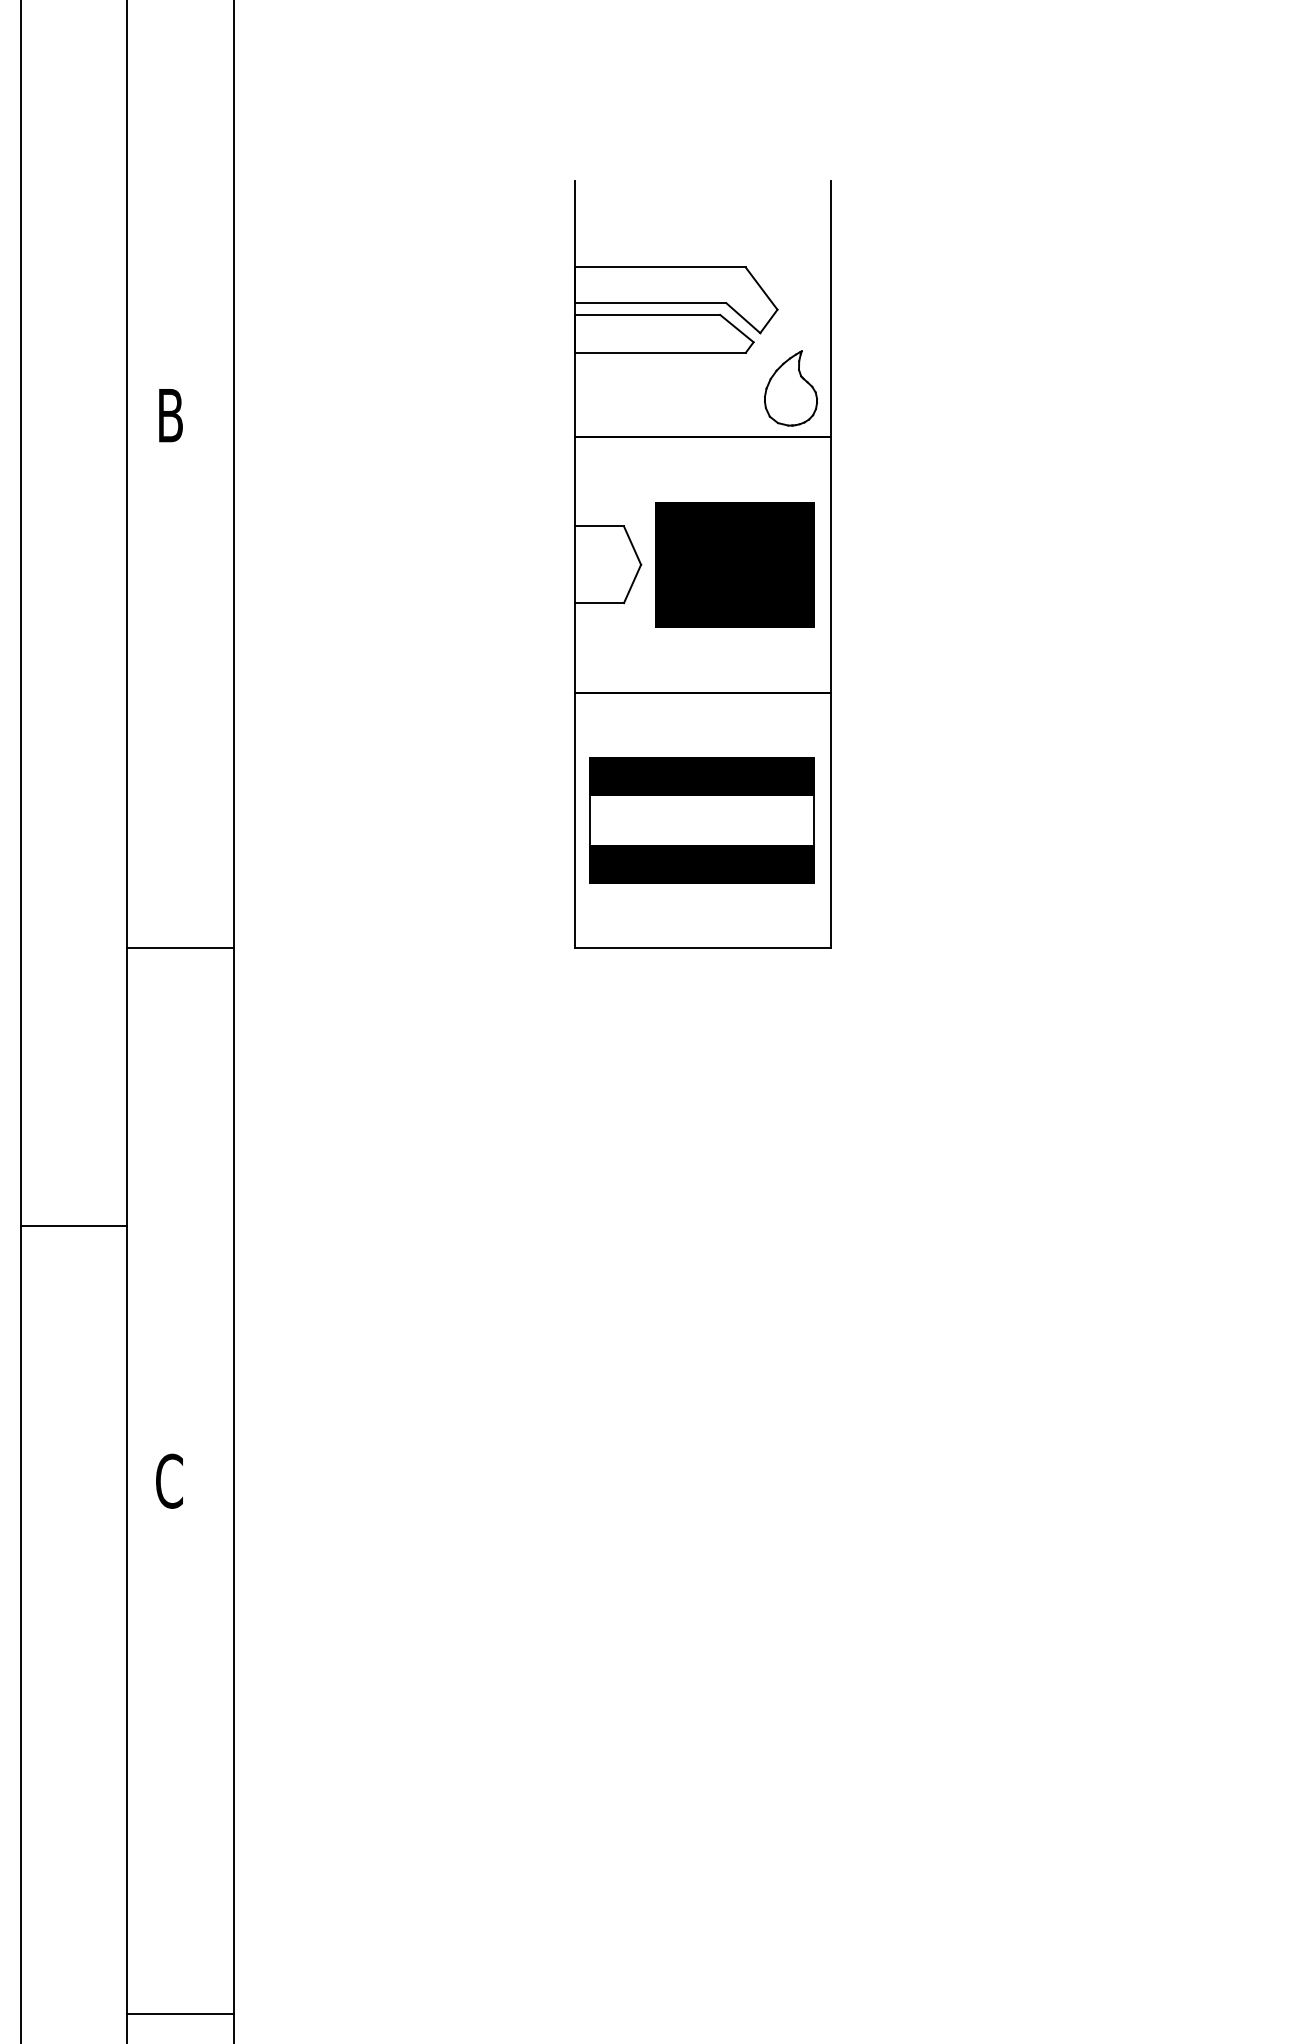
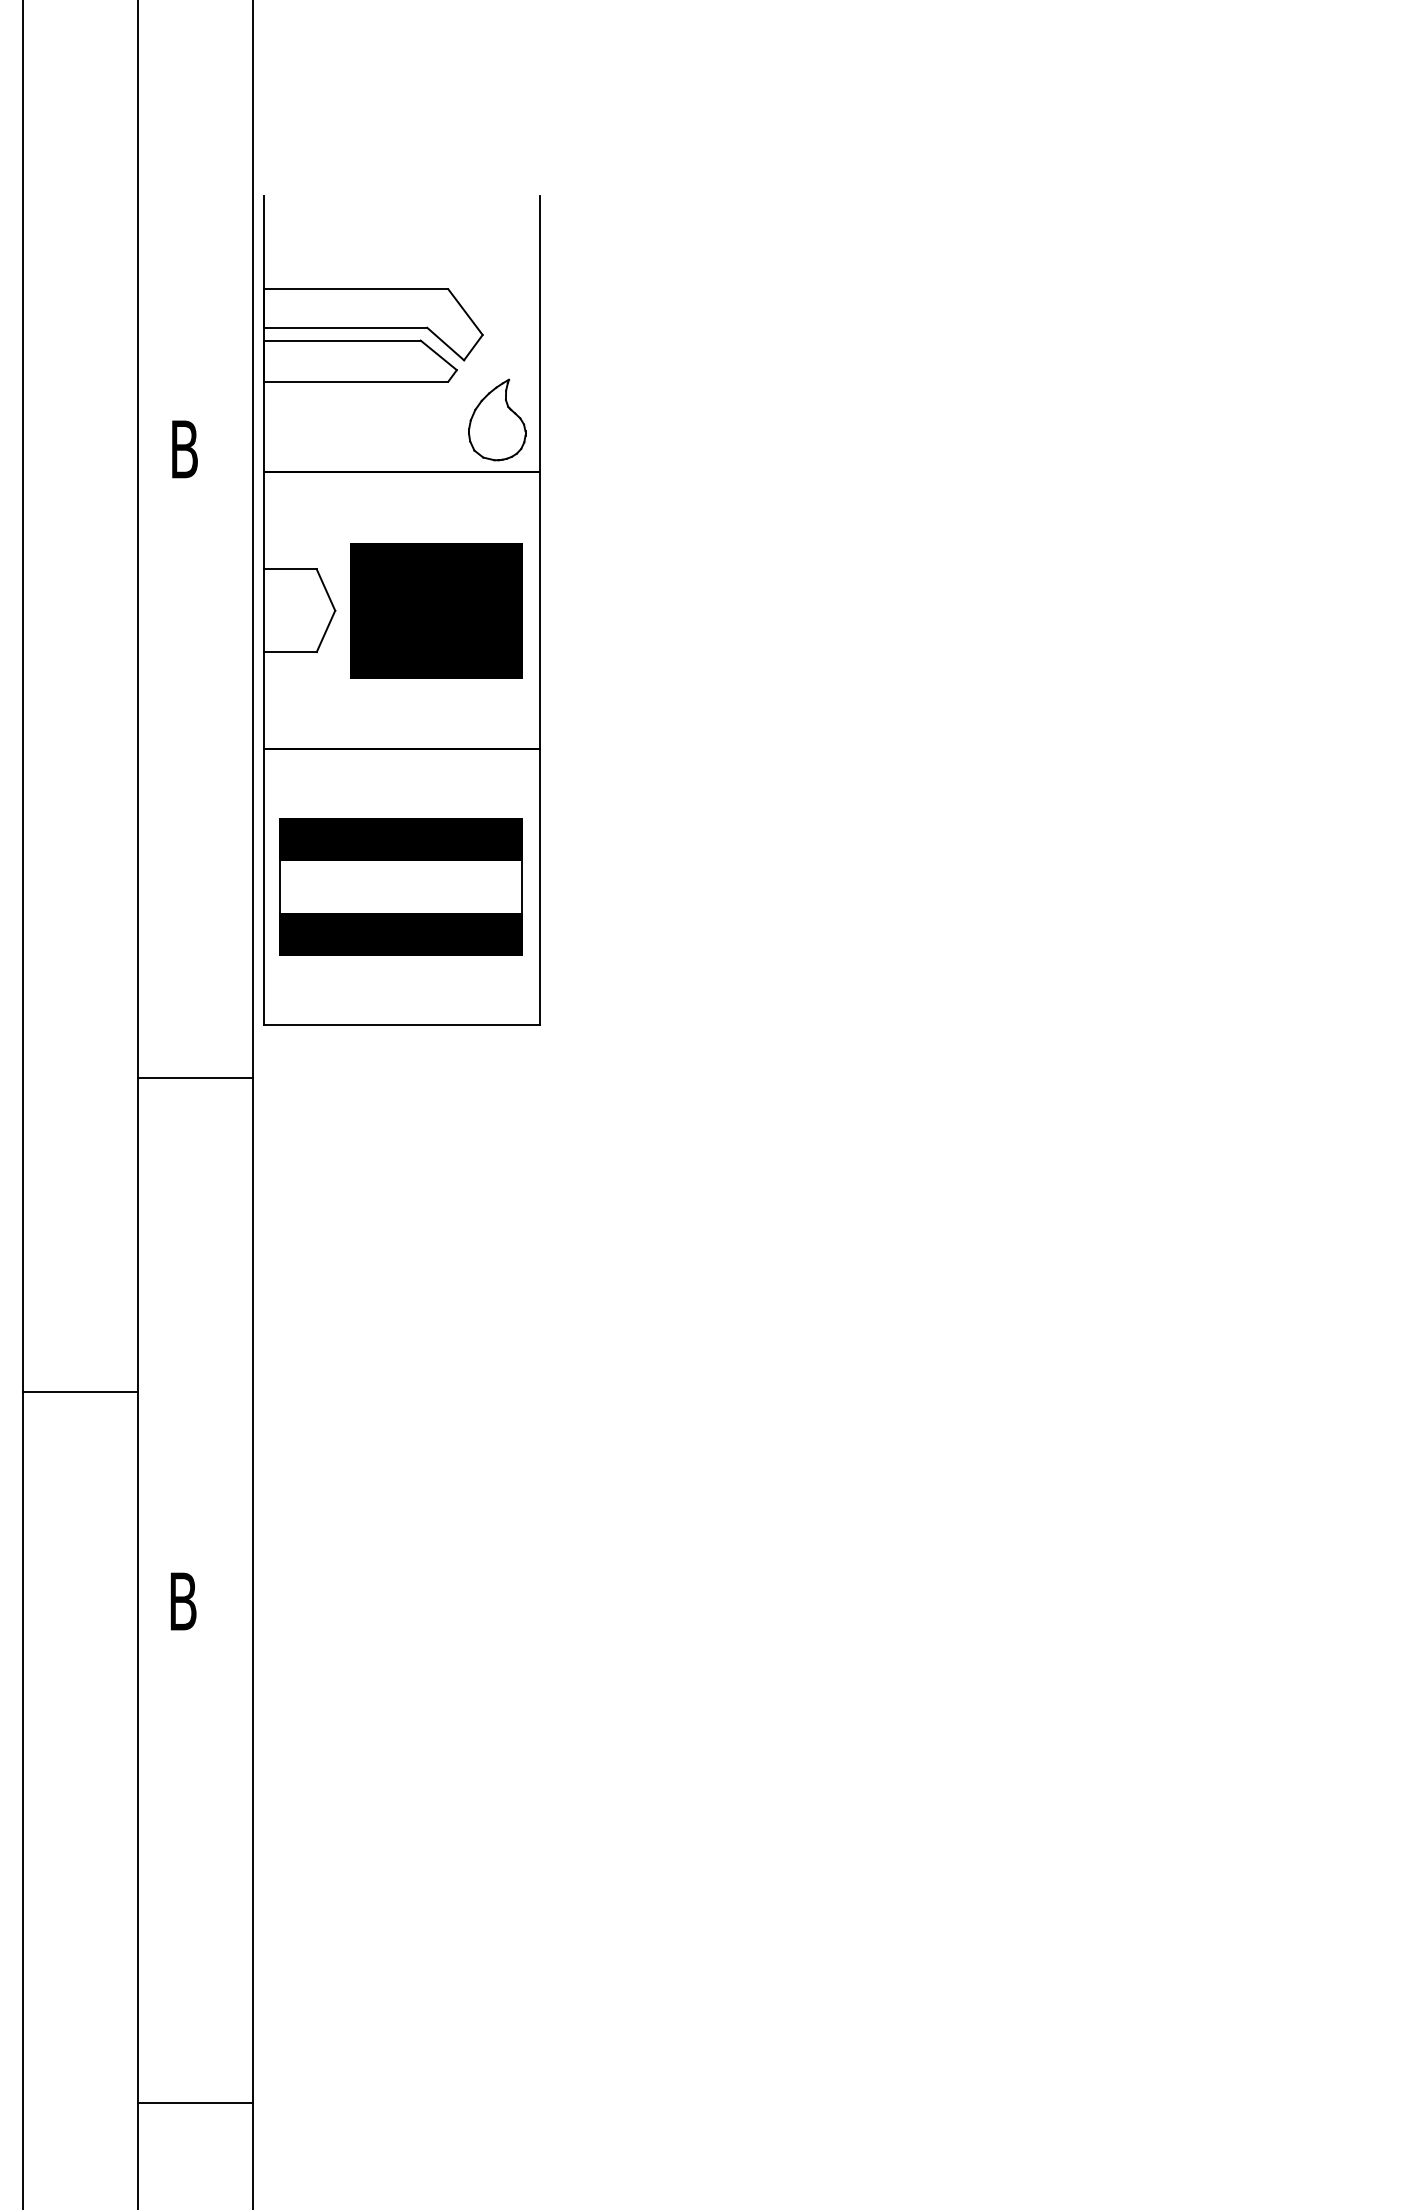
part: (702, 564) -> (401, 610), moved
line: (180, 948) -> (195, 1078), moved
line: (73, 1225) -> (79, 1392), moved
text: (168, 1481) -> (182, 1601), C -> B
line: (180, 2014) -> (195, 2102), moved

